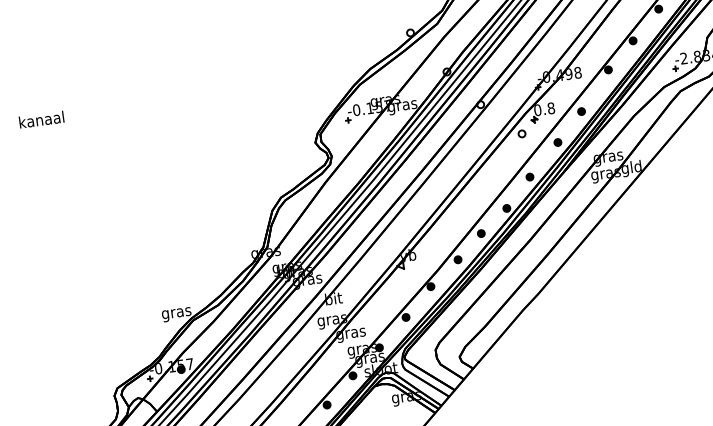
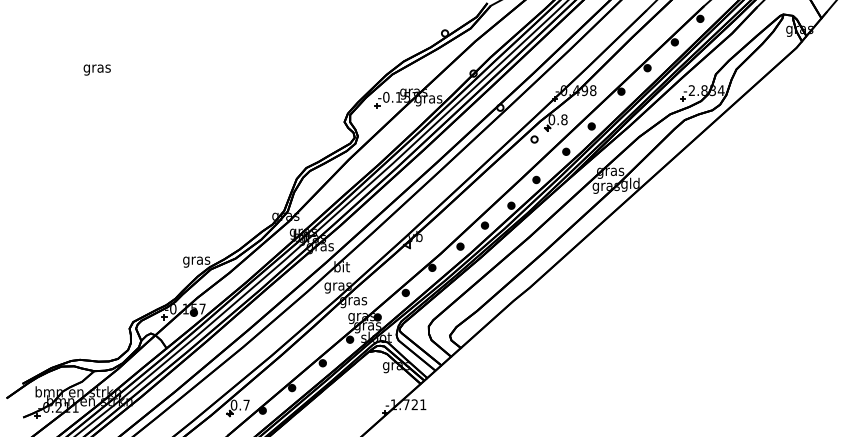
text: (41, 121) -> (96, 68), kanaal -> gras

